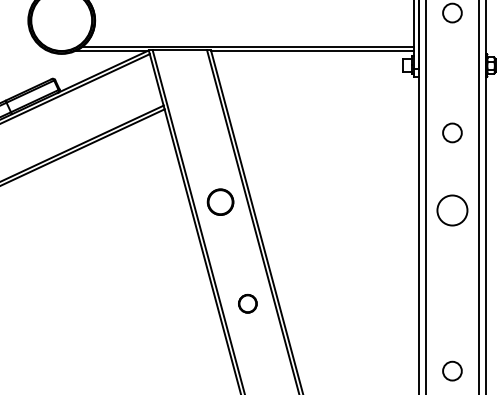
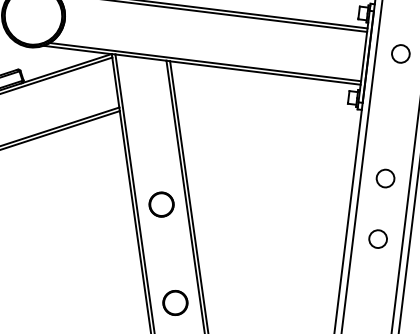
circle: (452, 132) -> (385, 178), moved
circle: (452, 210) -> (378, 239), size x0.62
circle: (247, 303) -> (175, 302), size x1.43

